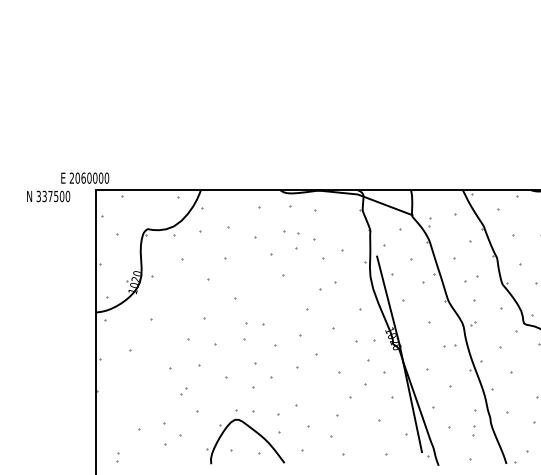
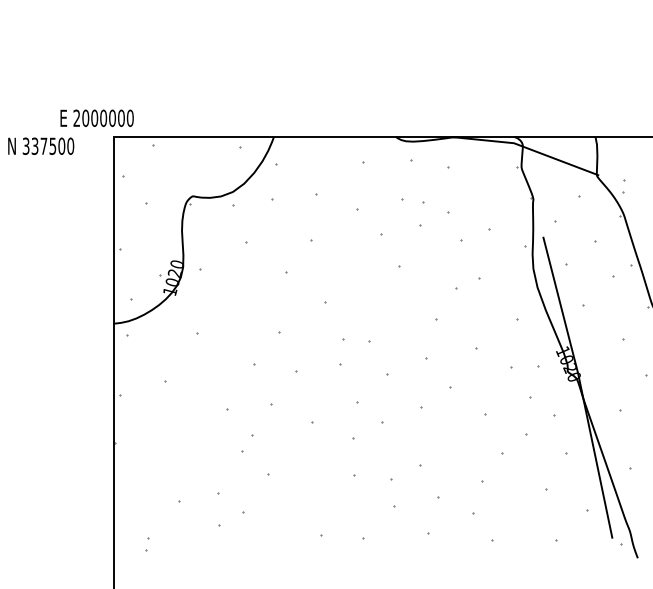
text: (83, 177) -> (94, 117), 2060000 -> 2000000
part: (183, 391) -> (247, 444), size x1.6
part: (251, 429) -> (351, 502), removed

